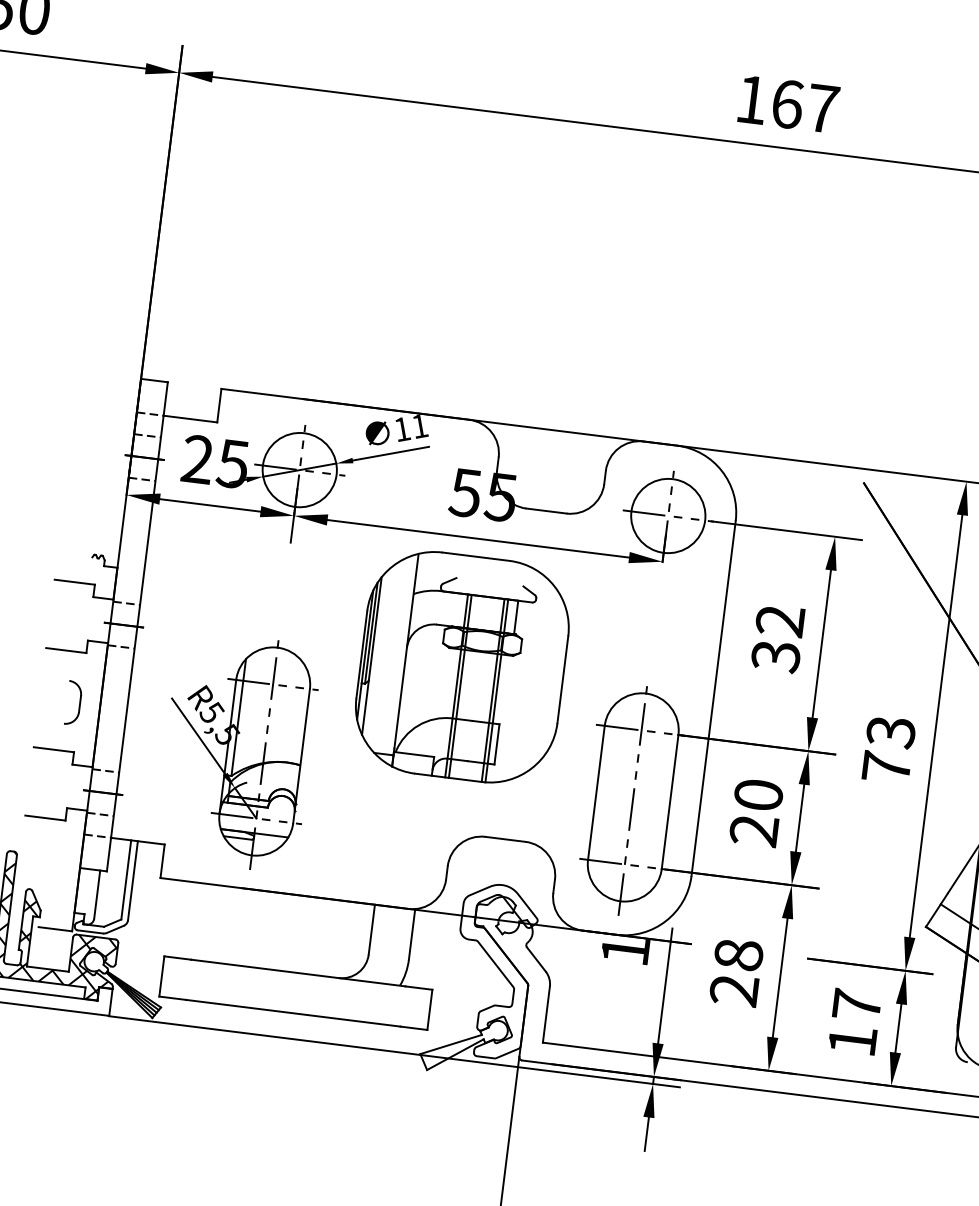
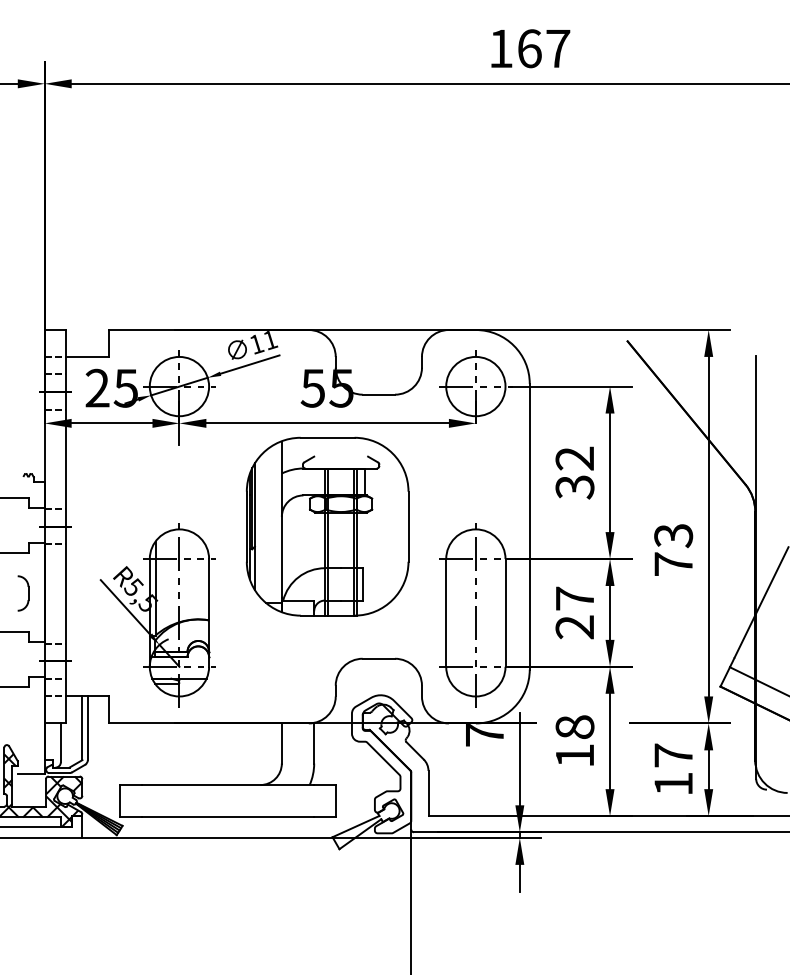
text: (758, 794) -> (574, 598), 20 -> 27
text: (625, 951) -> (484, 735), 1 -> 7
text: (733, 989) -> (574, 755), 28 -> 18

